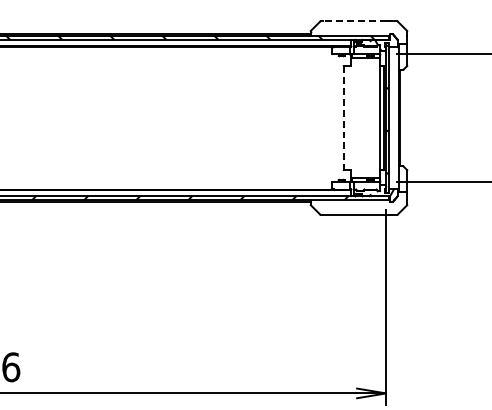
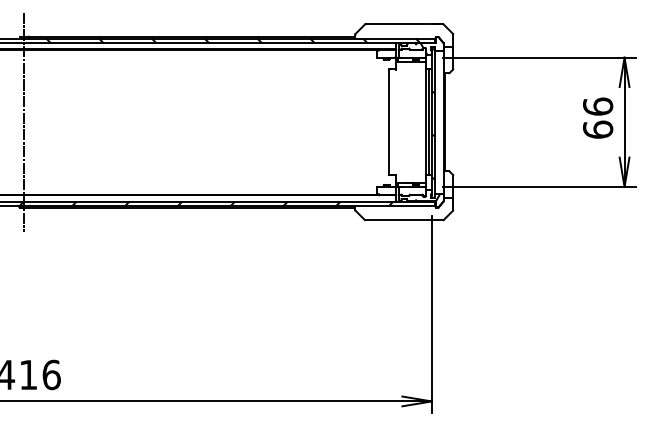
line: (354, 21) -> (399, 24), dashed -> solid
line: (343, 118) -> (388, 122), dashed -> solid

